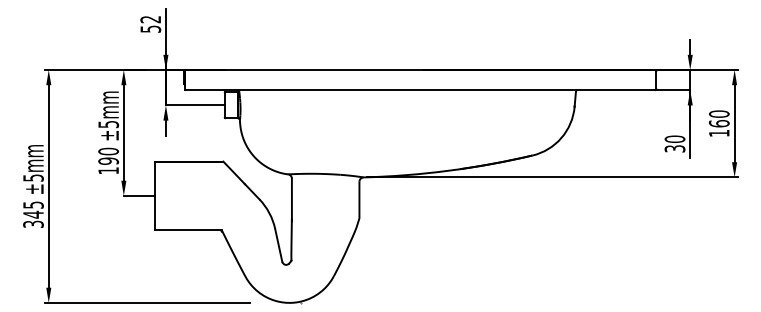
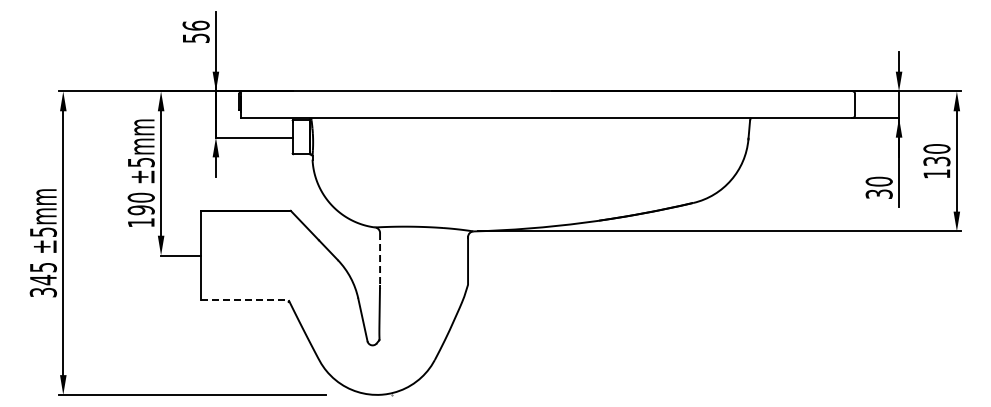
text: (150, 19) -> (195, 25), 52 -> 56
text: (718, 123) -> (936, 161), 160 -> 130
line: (292, 199) -> (380, 260), solid -> dashed
line: (187, 230) -> (244, 300), solid -> dashed

